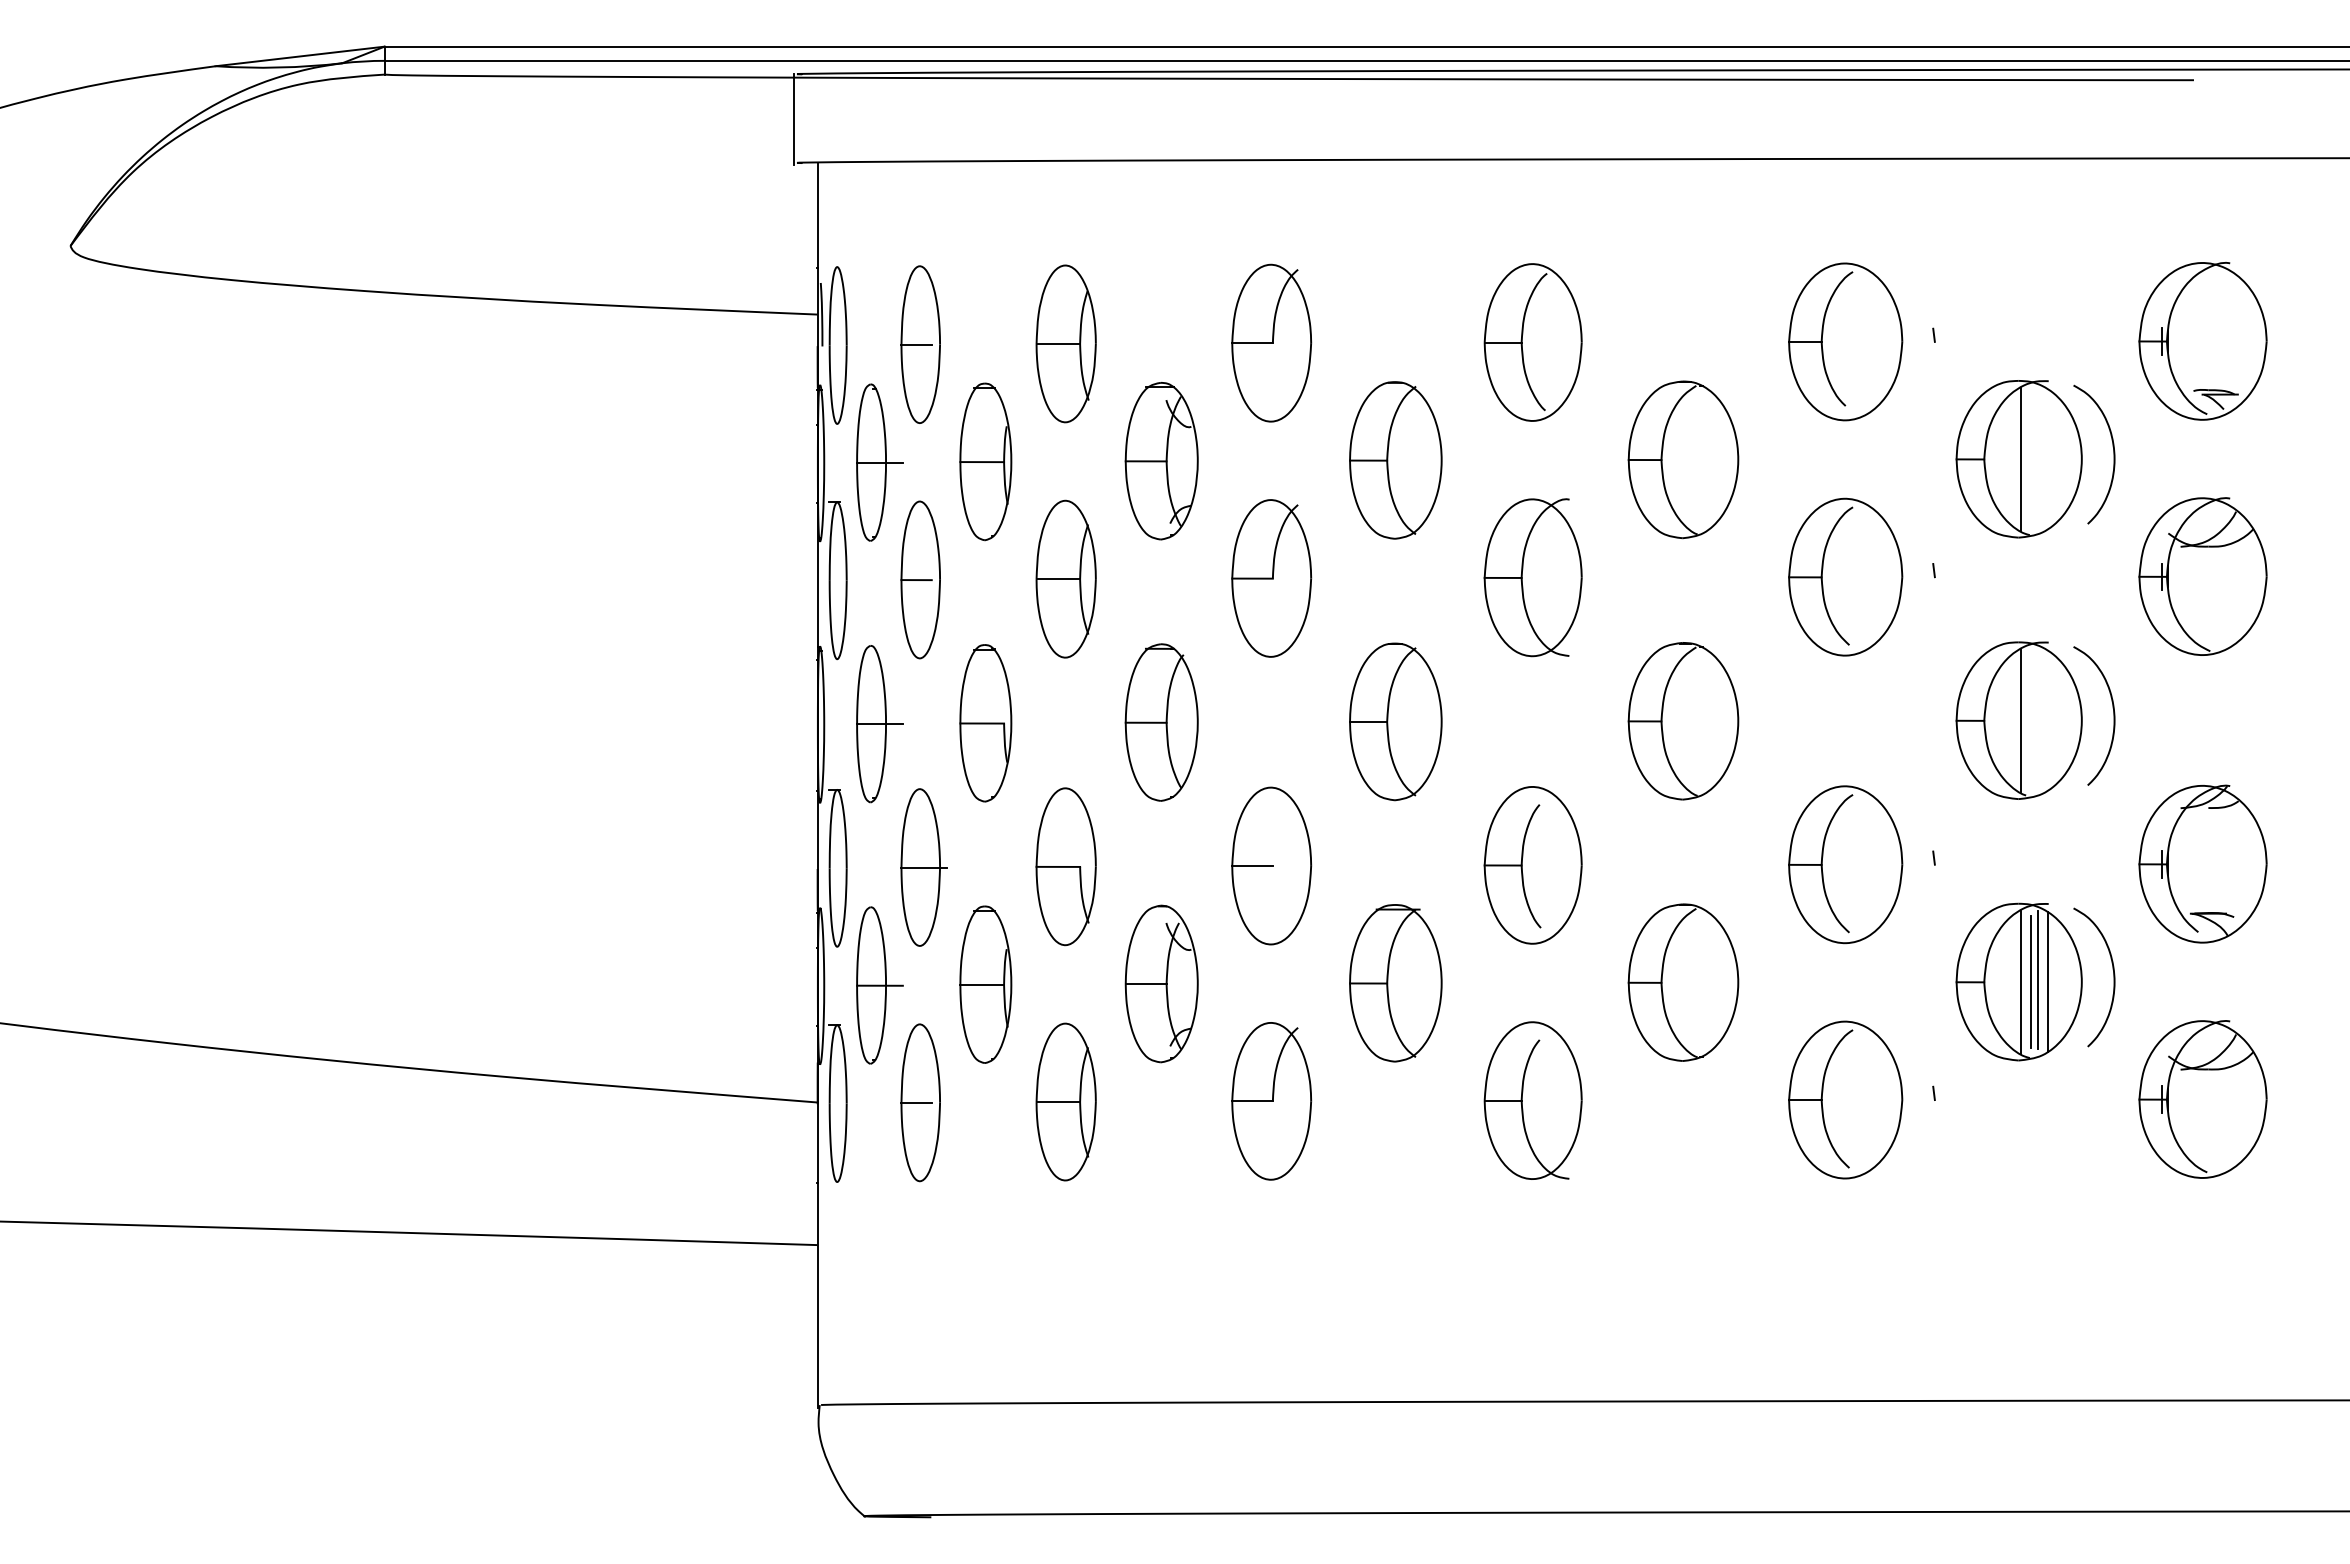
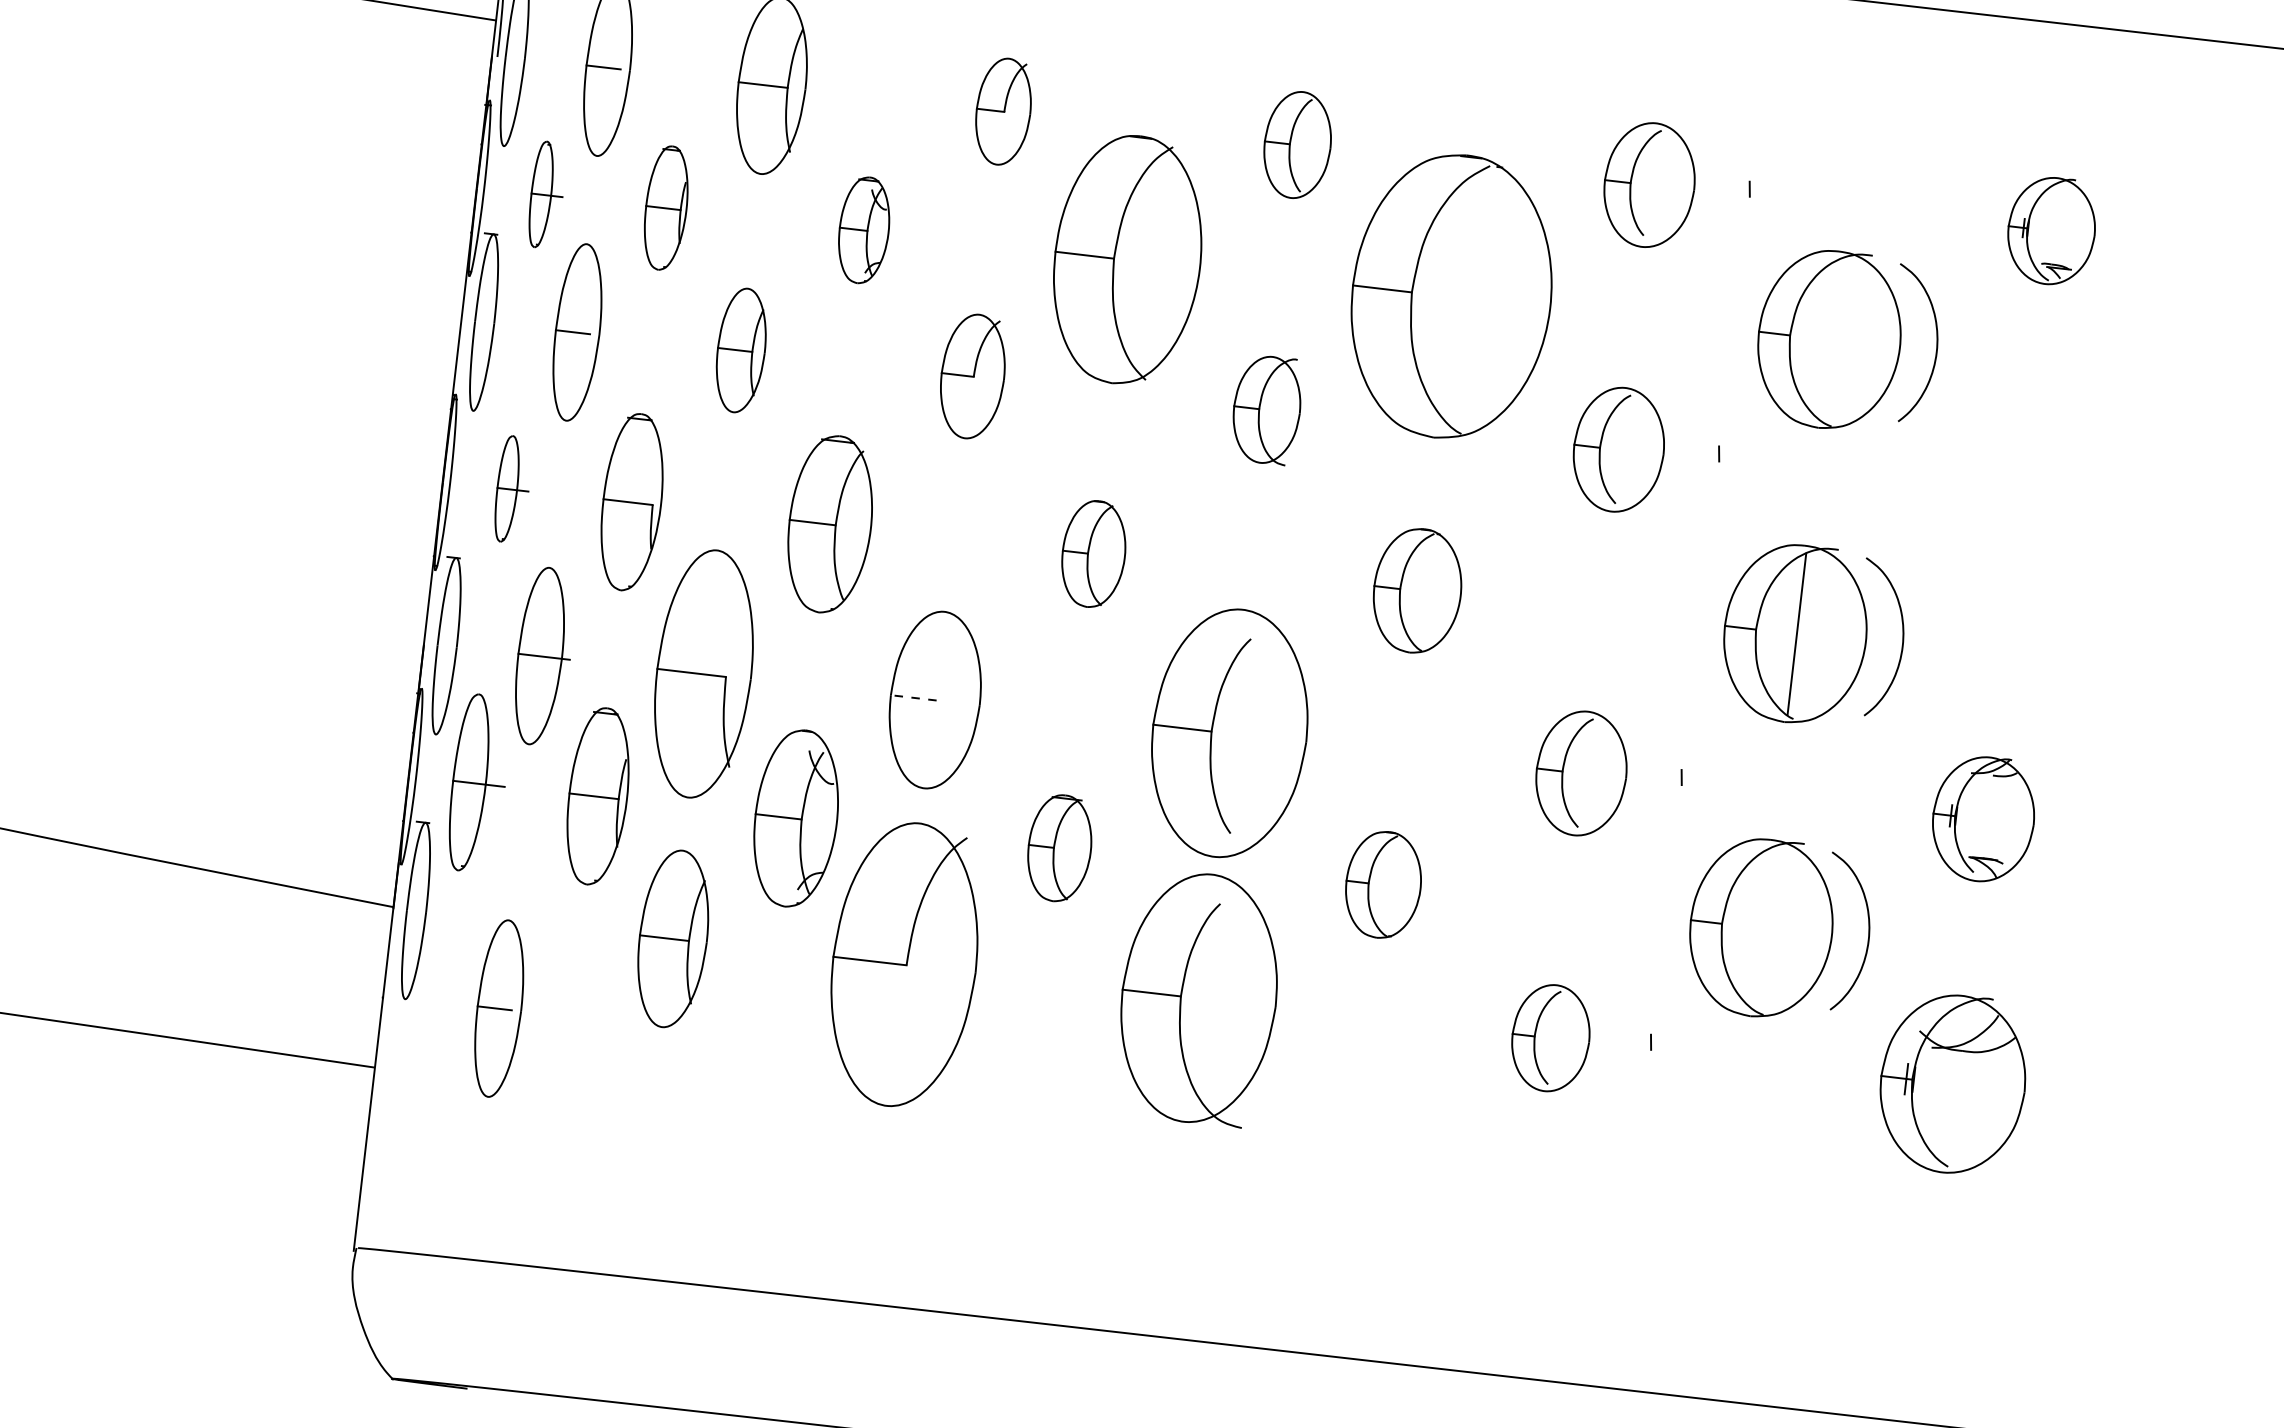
part: (1845, 341) -> (1649, 184), size x0.7
part: (2202, 341) -> (2051, 231), size x0.6
part: (1271, 342) -> (1003, 111), size x0.6
part: (1532, 342) -> (1296, 145), size x0.6
part: (1683, 459) -> (1451, 296), size x1.6
line: (2020, 459) -> (1830, 340), removed
part: (1395, 460) -> (1127, 259), size x1.4
part: (985, 461) -> (665, 207), size x0.7
part: (1161, 461) -> (863, 230), size x0.6
part: (879, 462) -> (546, 195), size x0.6
part: (1845, 576) -> (1618, 449), size x0.7
part: (2202, 576) -> (2020, 495), removed
part: (1532, 577) -> (1266, 409), size x0.6
part: (1065, 578) -> (740, 349), size x0.7
part: (1271, 578) -> (972, 376), size x0.7
part: (1395, 721) -> (1093, 553), size x0.6
part: (1683, 721) -> (1417, 591), size x0.7
part: (879, 724) -> (512, 489), size x0.6
part: (2202, 863) -> (1983, 818), size x0.7
part: (1845, 864) -> (1581, 773), size x0.7
part: (1532, 865) -> (1228, 733), size x1.4
part: (1065, 866) -> (703, 673), size x1.4
line: (1252, 866) -> (913, 698), solid -> dashed
line: (2037, 979) -> (1782, 927), removed
line: (2020, 981) -> (1762, 927), removed
line: (2031, 981) -> (1775, 929), removed
line: (2047, 981) -> (1793, 931), removed
part: (1683, 982) -> (1383, 884), size x0.6
part: (1395, 983) -> (1059, 848), size x0.6
part: (1845, 1099) -> (1550, 1037), size x0.6
part: (1532, 1100) -> (1198, 997), size x1.4
part: (1271, 1101) -> (904, 965), size x1.6
part: (920, 1102) -> (499, 1008), moved

